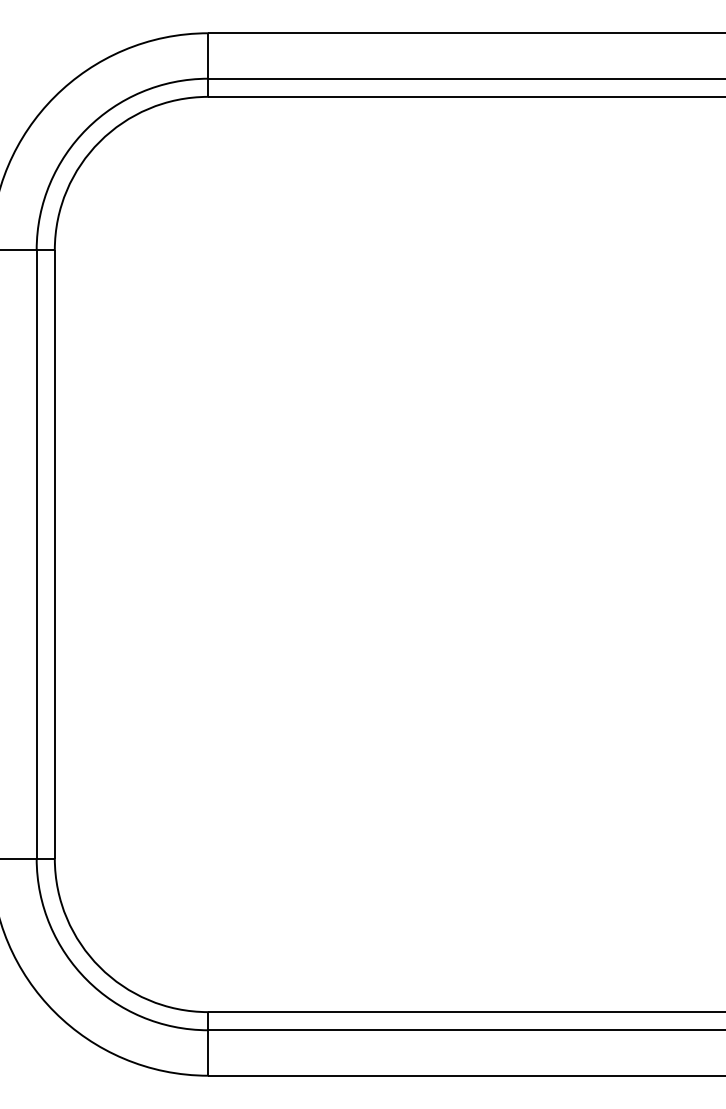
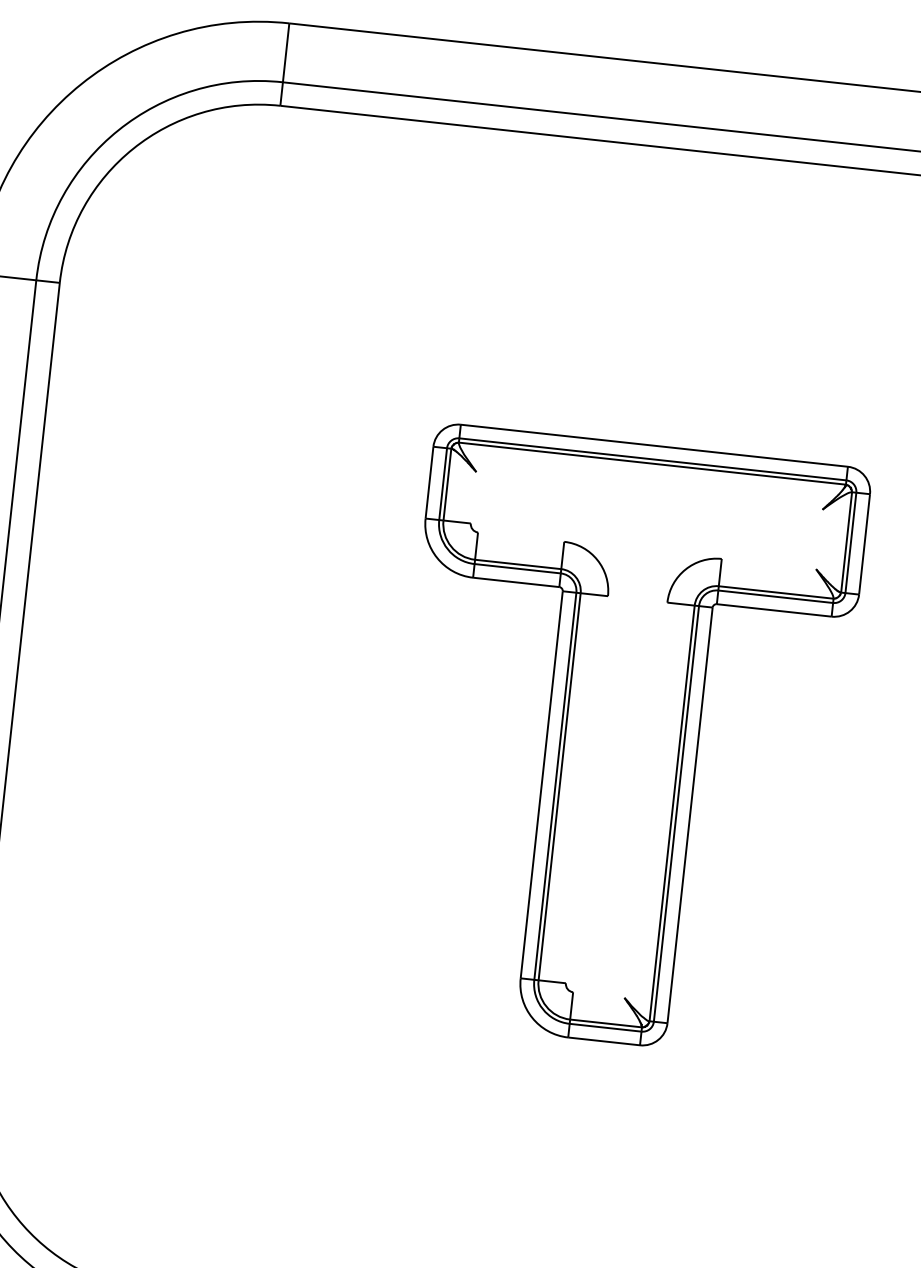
part: (521, 554) -> (621, 742), added

